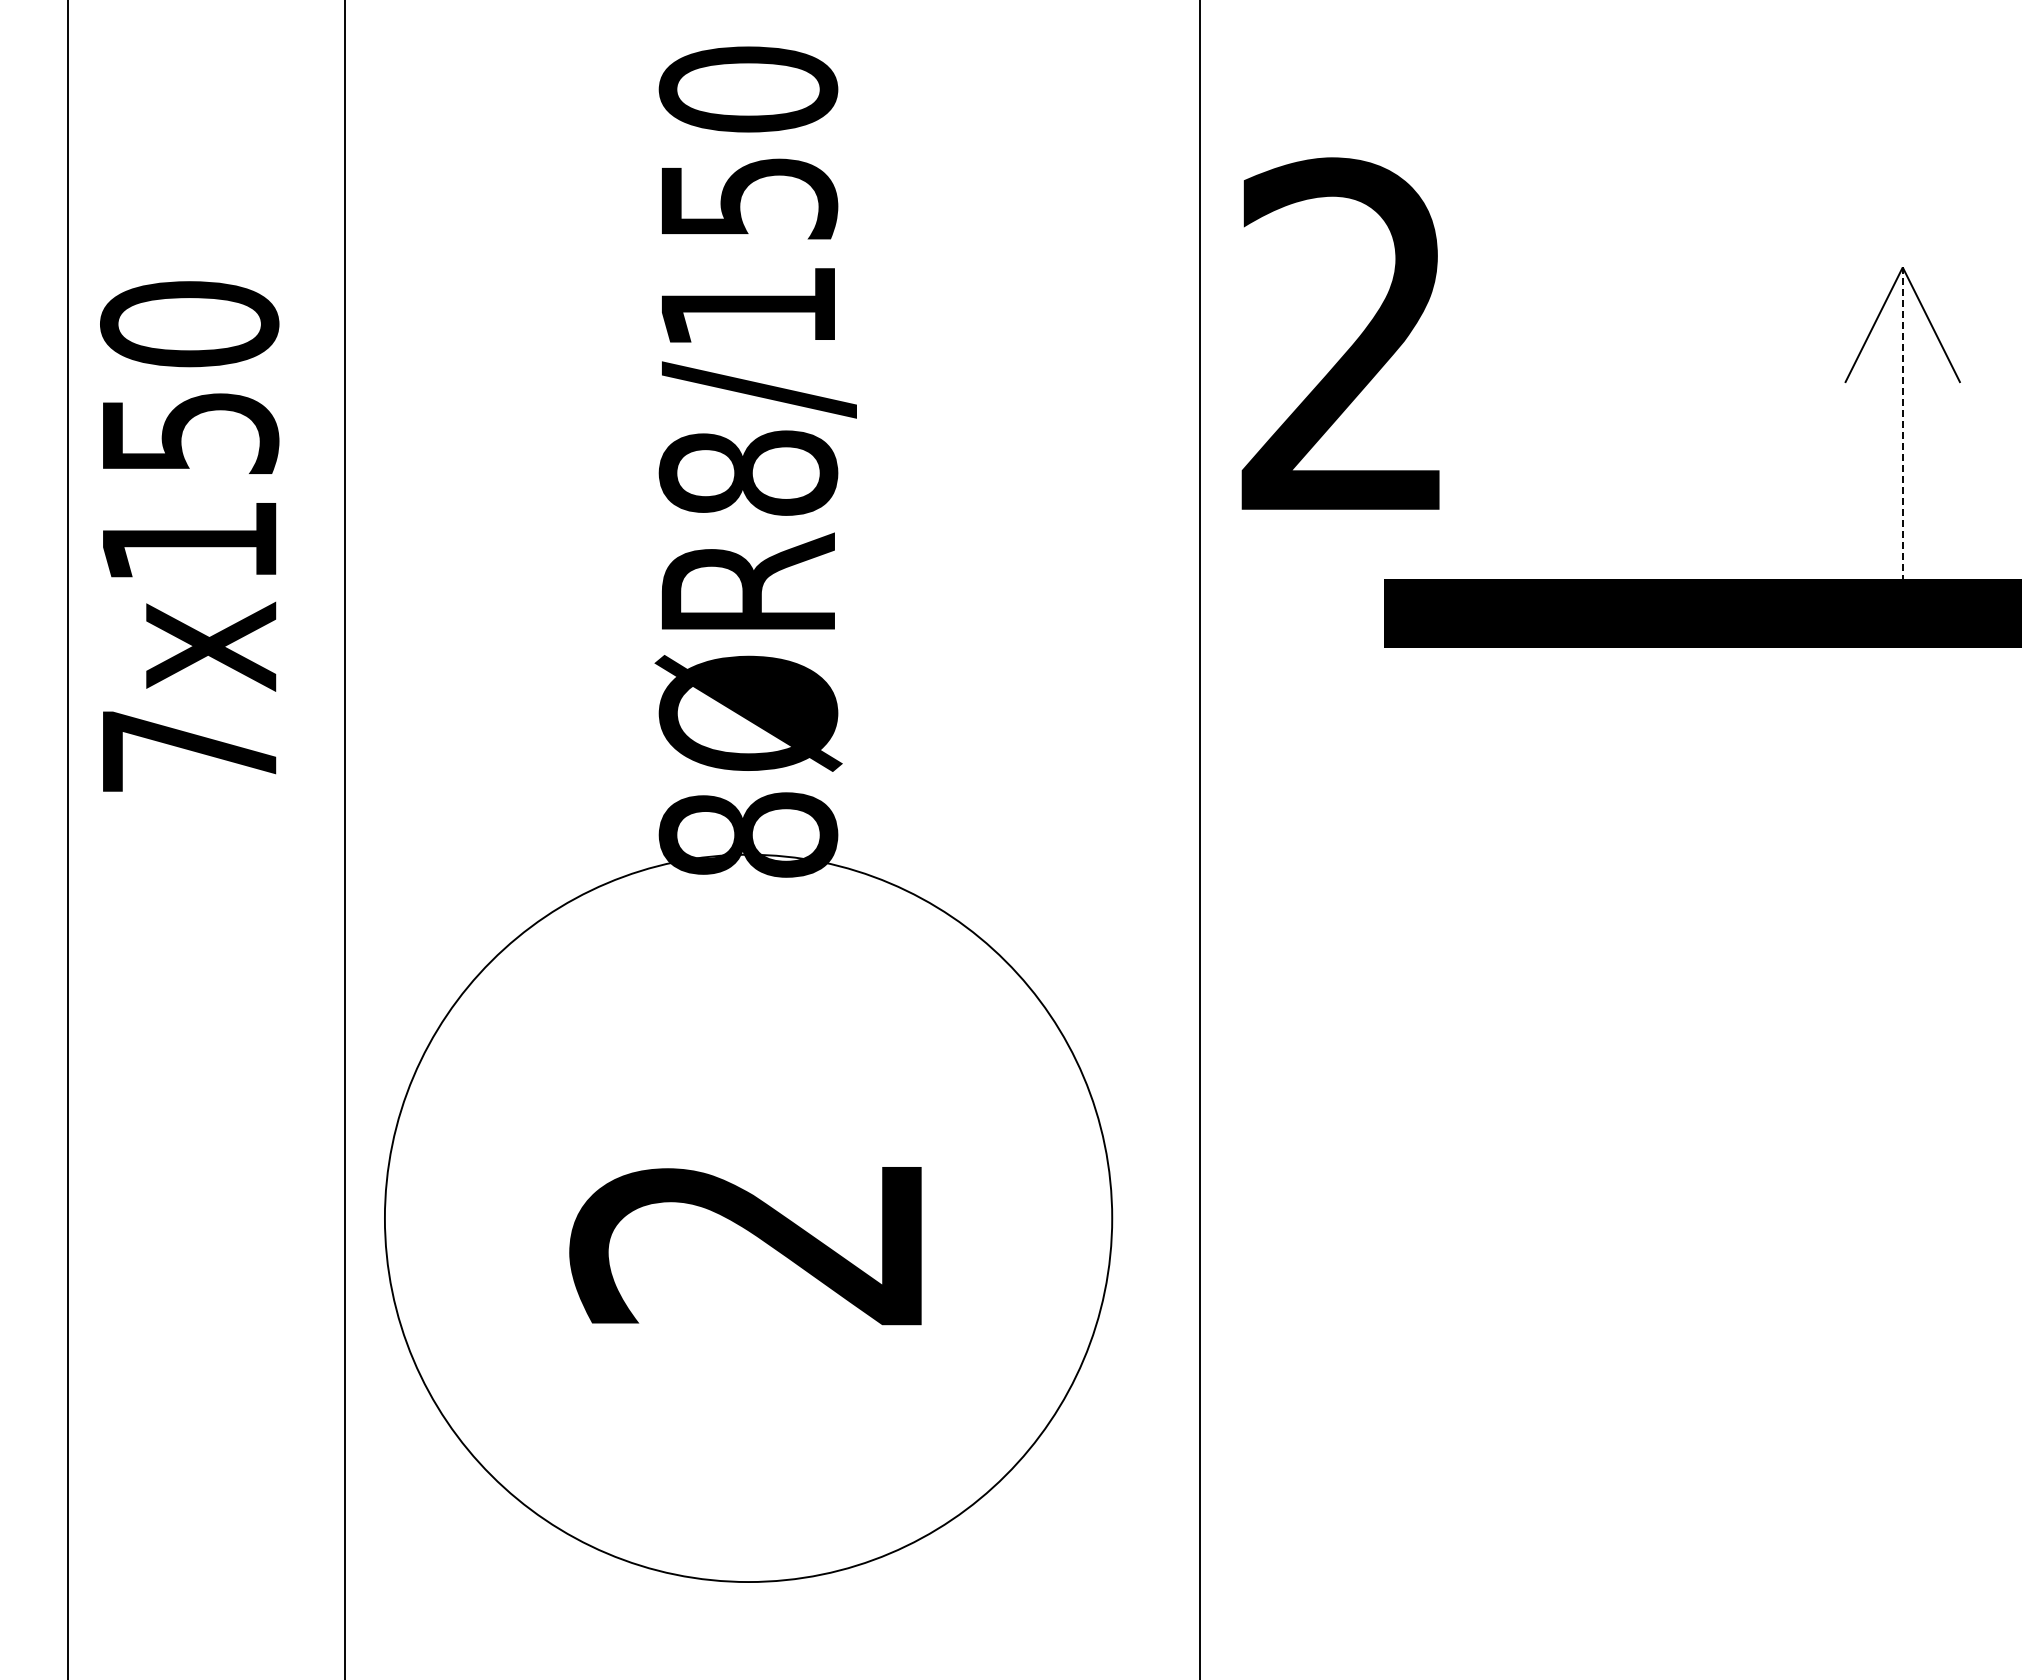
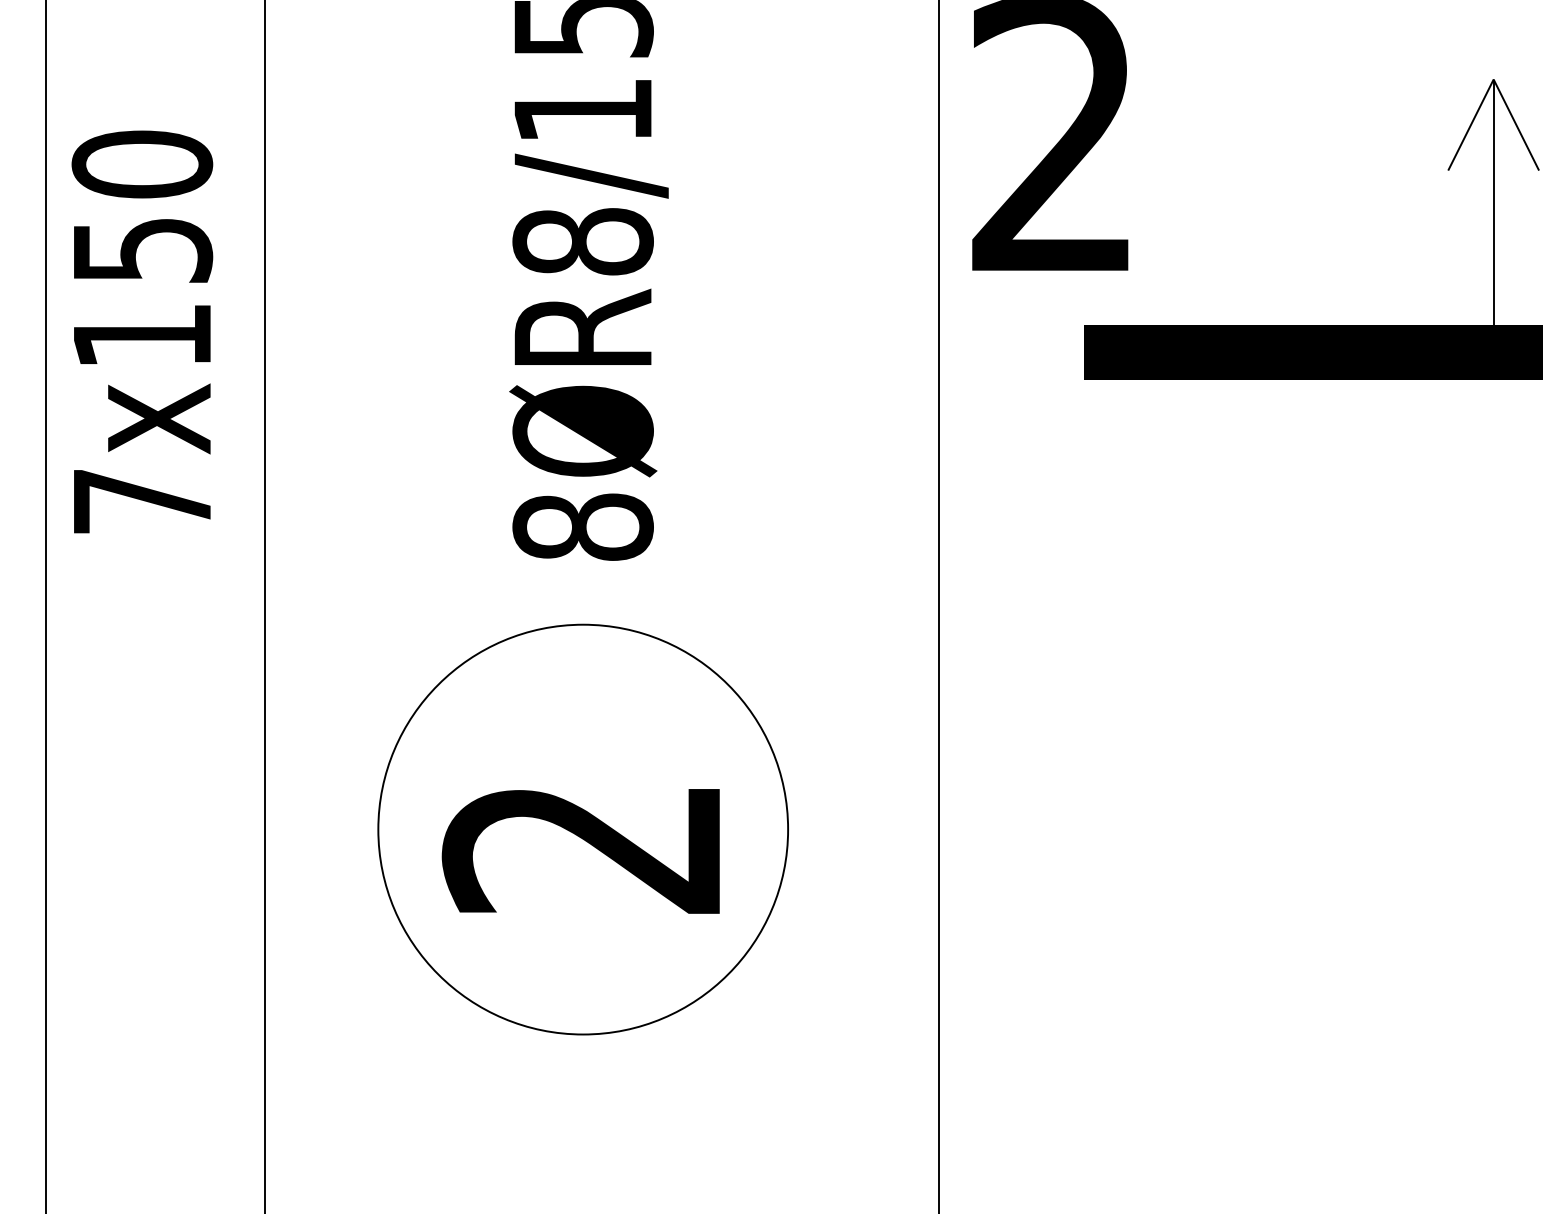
line: (1902, 441) -> (1493, 216), dashed -> solid
text: (189, 536) -> (142, 331), moved
circle: (748, 1218) -> (583, 829), size x0.71

